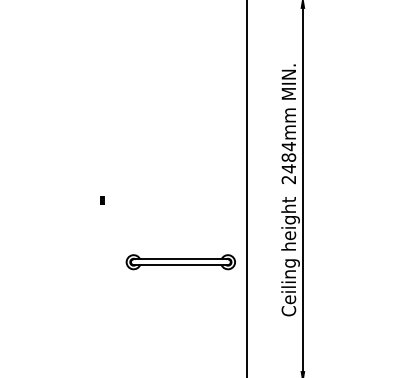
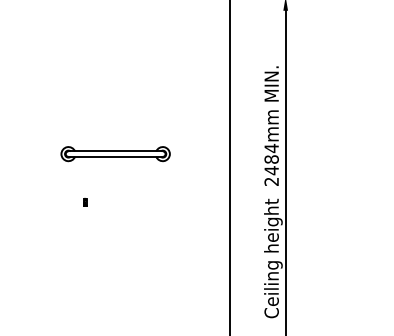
part: (180, 262) -> (115, 154), moved

